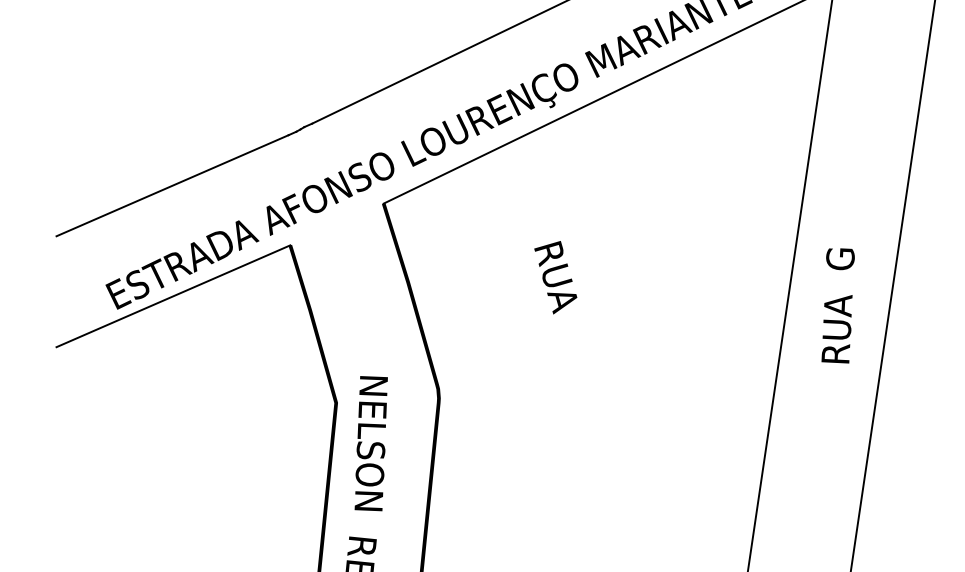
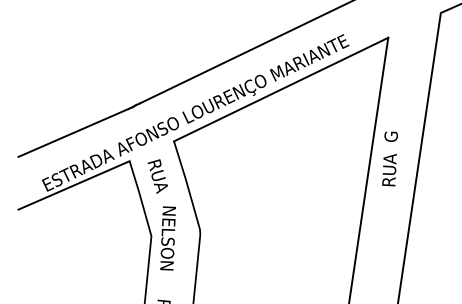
text: (555, 277) -> (157, 176), moved
text: (836, 304) -> (389, 158), moved
text: (369, 443) -> (167, 238), moved

